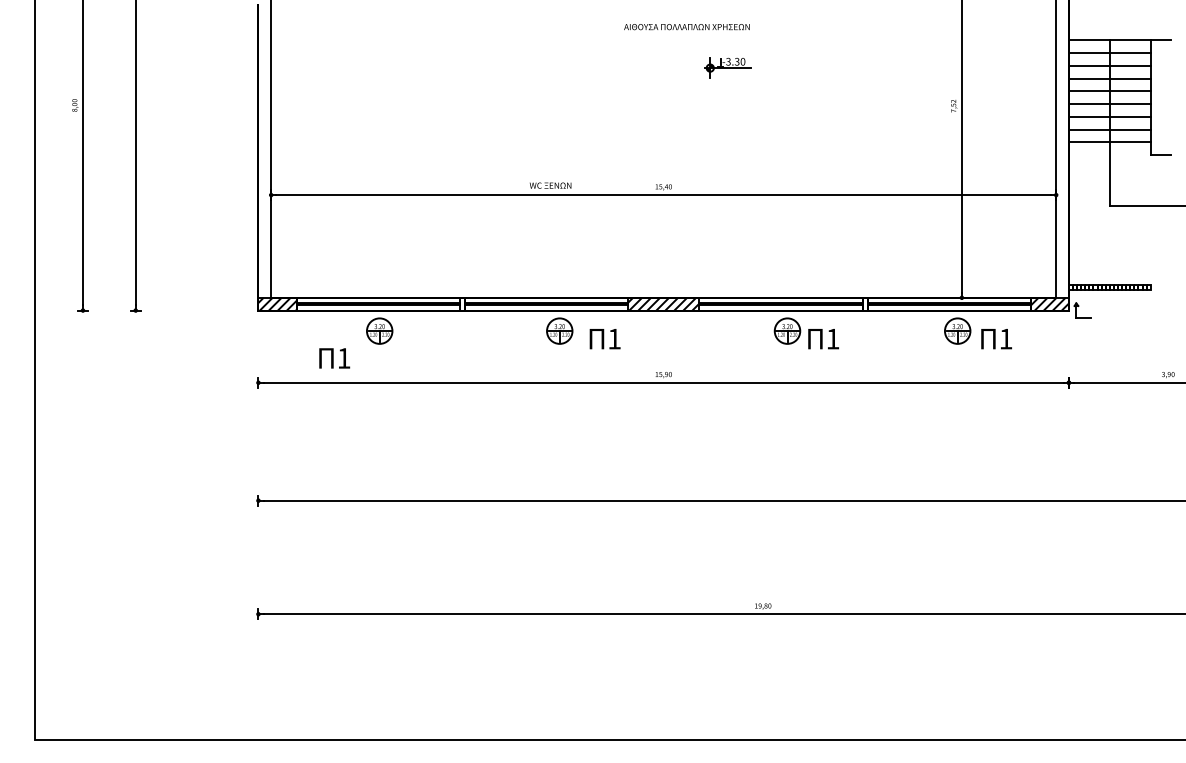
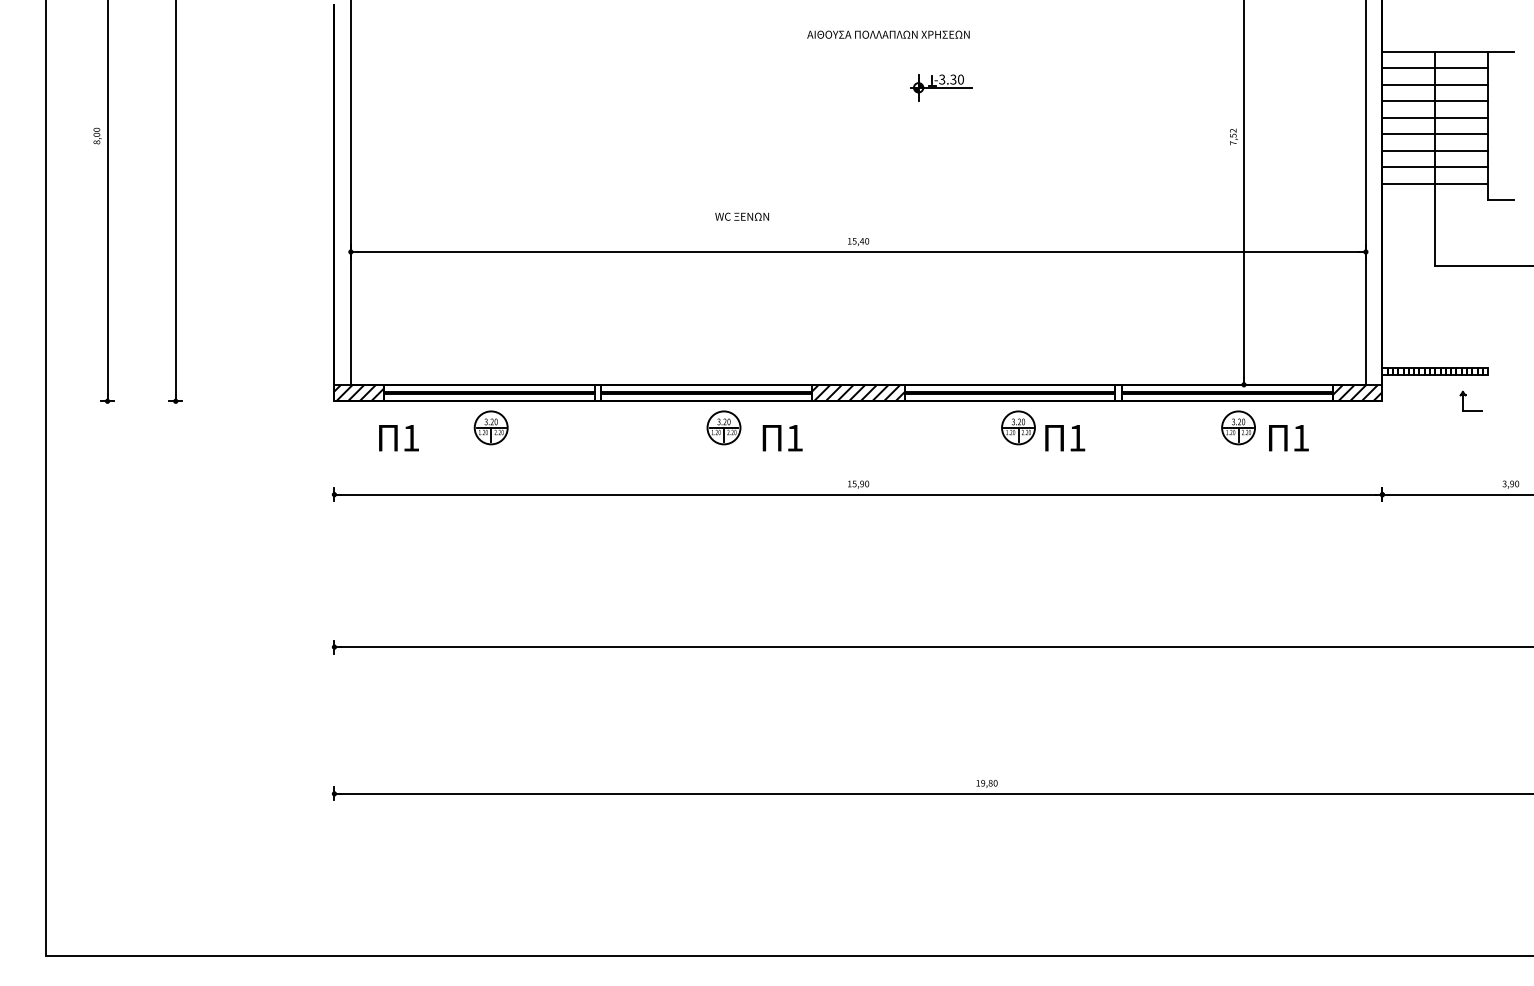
text: (550, 185) -> (741, 216), moved
part: (1079, 306) -> (1466, 395), moved
text: (334, 358) -> (398, 438), moved

